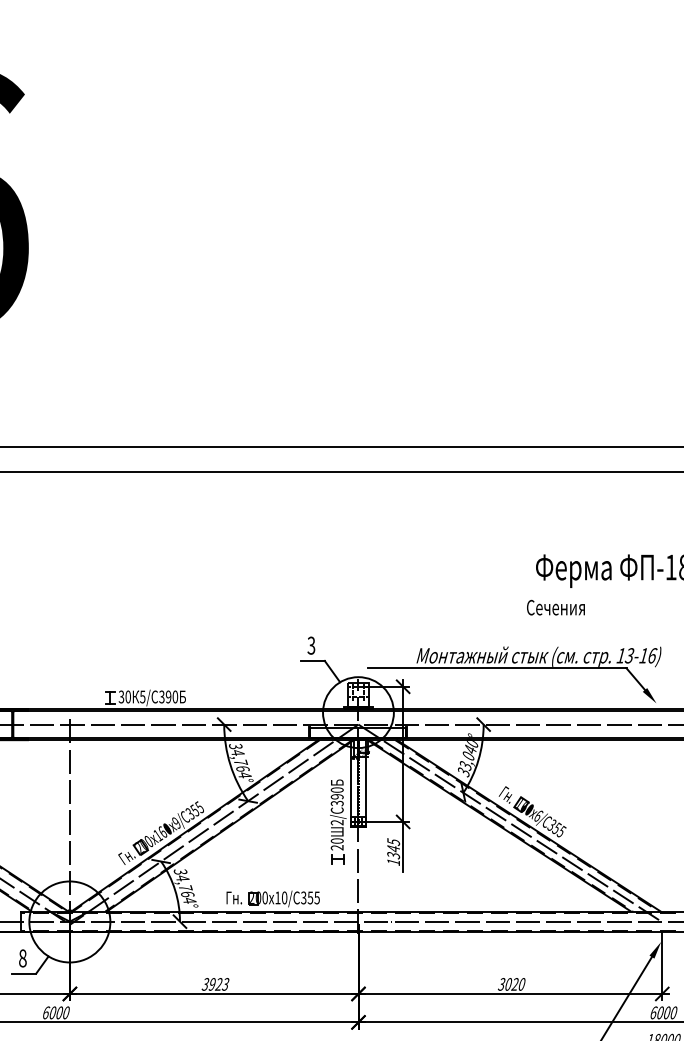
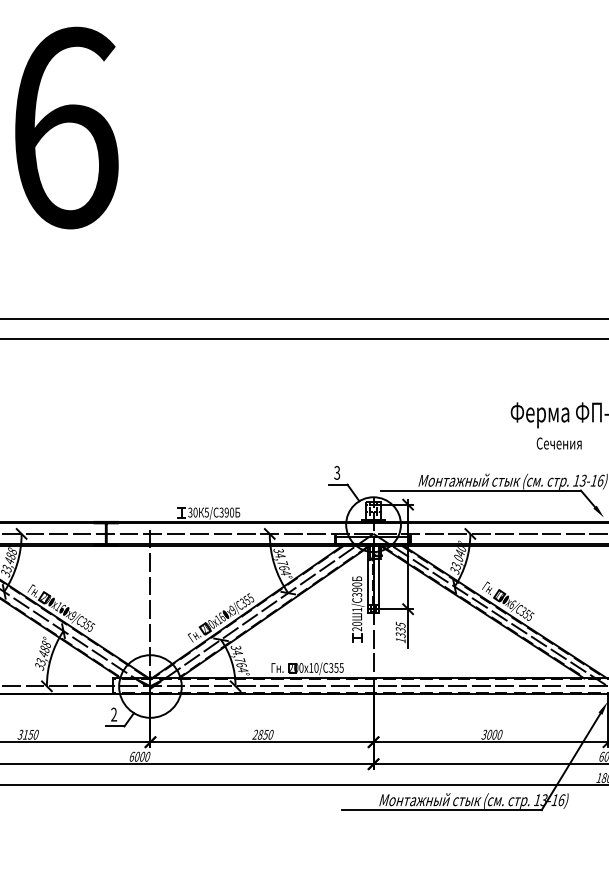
text: (555, 607) -> (558, 443), moved
text: (336, 822) -> (356, 609), 2/ -> 1/
text: (393, 848) -> (400, 629), 1345 -> 1335
text: (23, 958) -> (114, 714), 8 -> 2
text: (214, 984) -> (262, 734), 3923 -> 2850
text: (514, 984) -> (494, 734), 3020 -> 3000

